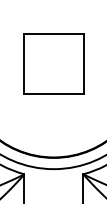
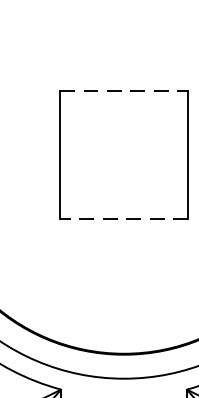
line: (53, 34) -> (123, 91), solid -> dashed
line: (53, 94) -> (123, 219), solid -> dashed

